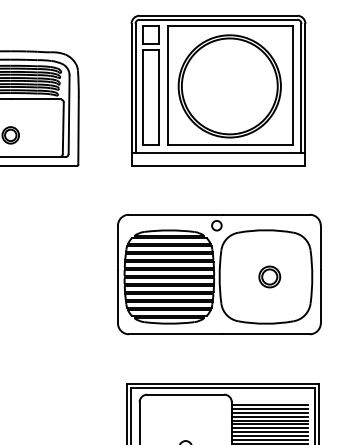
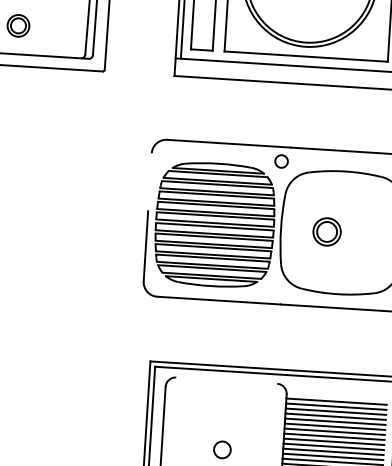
line: (117, 247) -> (149, 181), removed
part: (269, 276) -> (326, 231), moved
line: (185, 394) -> (226, 380), removed

